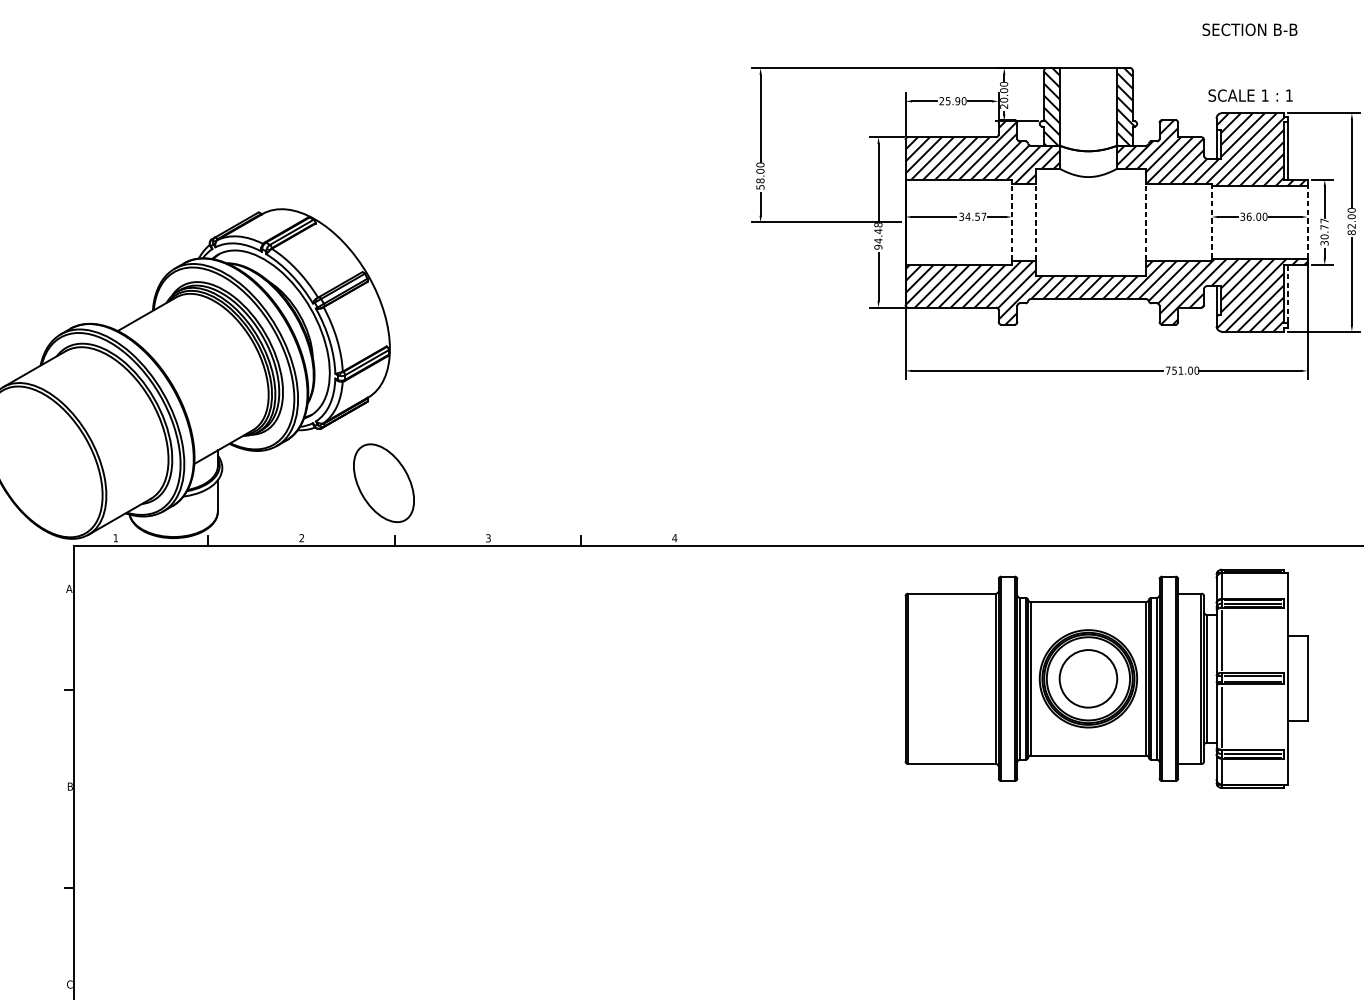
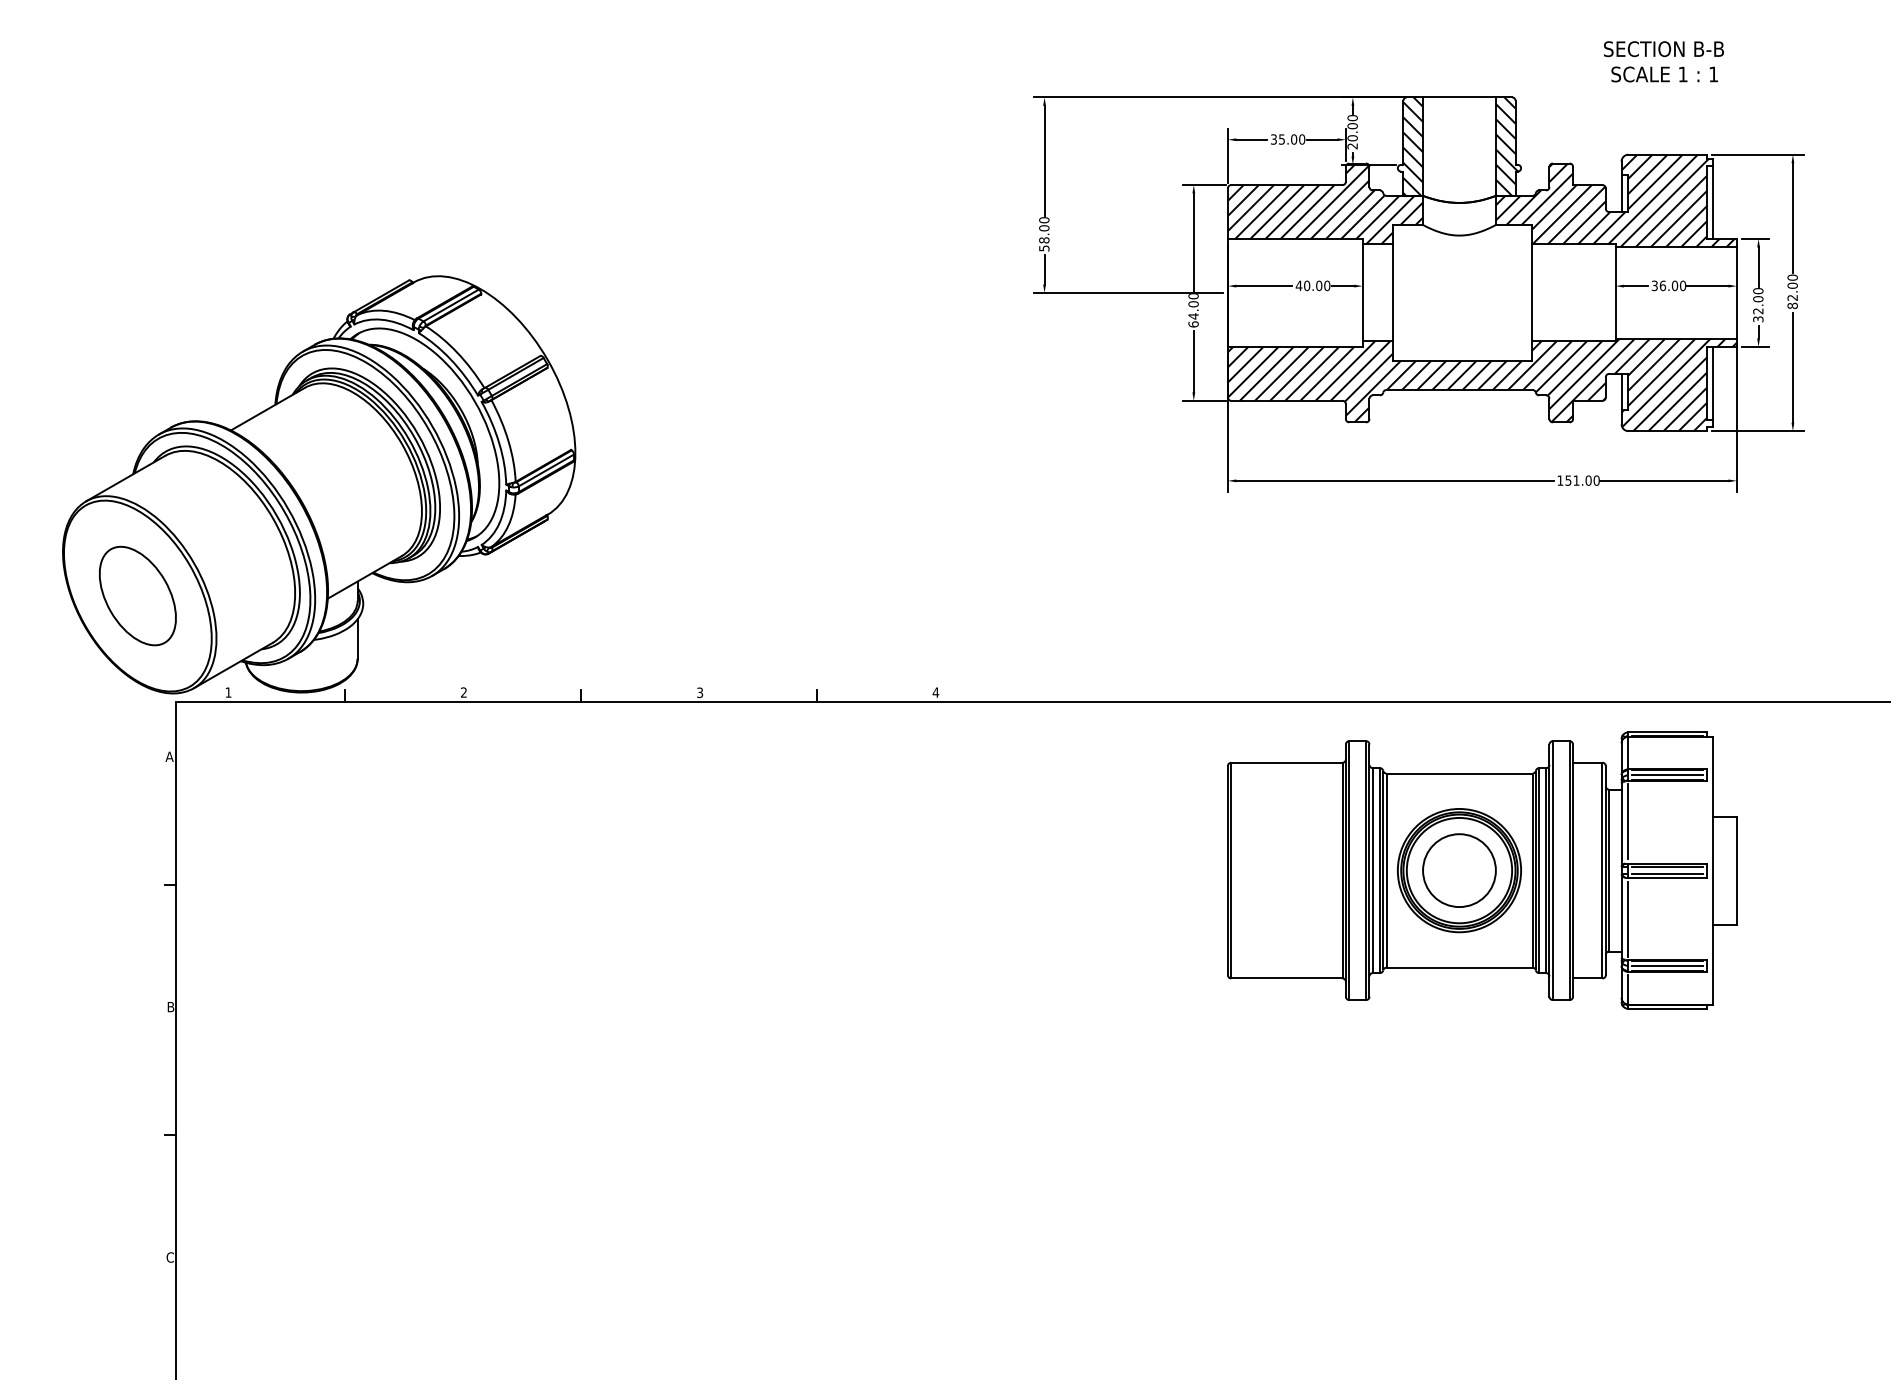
text: (1250, 95) -> (1664, 74), moved
text: (949, 101) -> (1283, 139), 25.90 -> 35.00
text: (972, 216) -> (1312, 285), 34.57 -> 40.00
line: (1011, 222) -> (1362, 292), dashed -> solid
line: (1035, 222) -> (1392, 292), dashed -> solid
line: (1146, 222) -> (1532, 292), dashed -> solid
line: (1211, 222) -> (1615, 292), dashed -> solid
line: (1307, 222) -> (1736, 292), dashed -> solid
text: (1324, 229) -> (1758, 301), 30.77 -> 32.00
text: (878, 236) -> (1193, 310), 94.48 -> 64.00
line: (1288, 293) -> (1712, 383), dashed -> solid
text: (1168, 370) -> (1560, 480), 751.00 -> 151.00
part: (383, 482) -> (137, 595), moved

